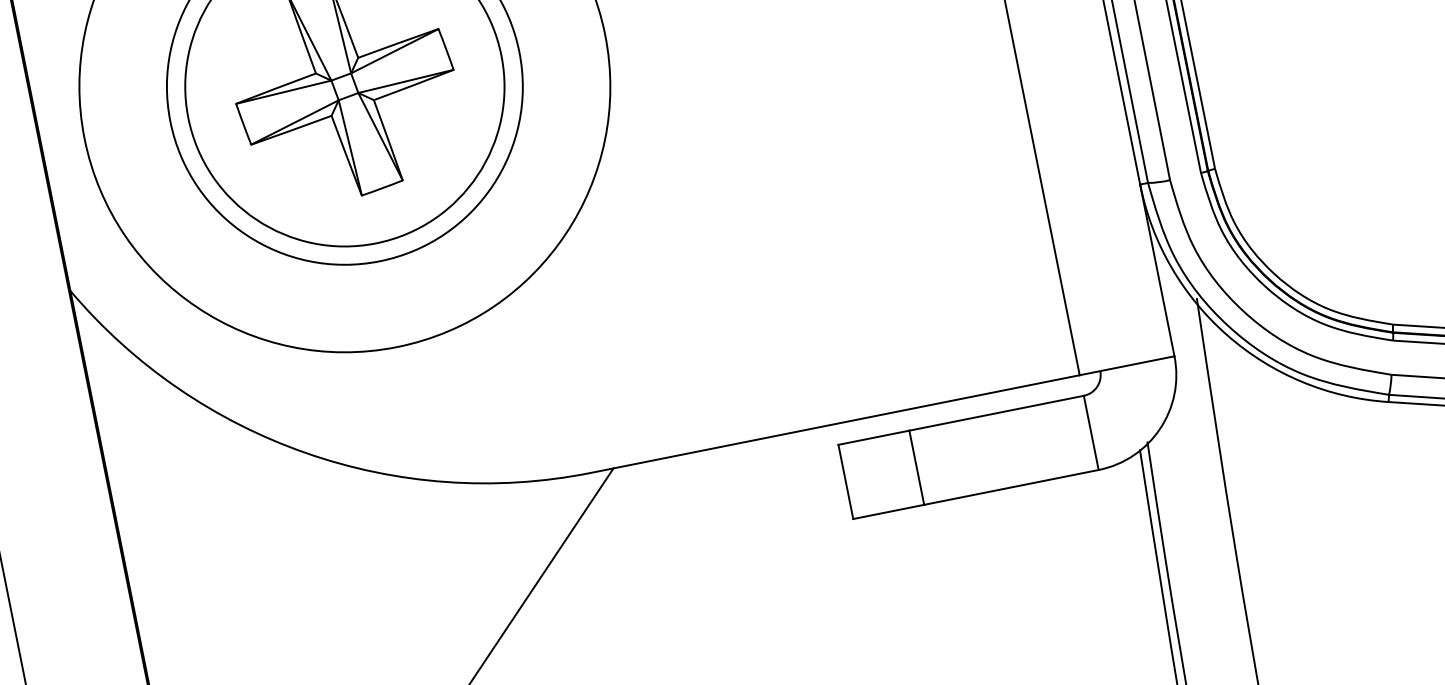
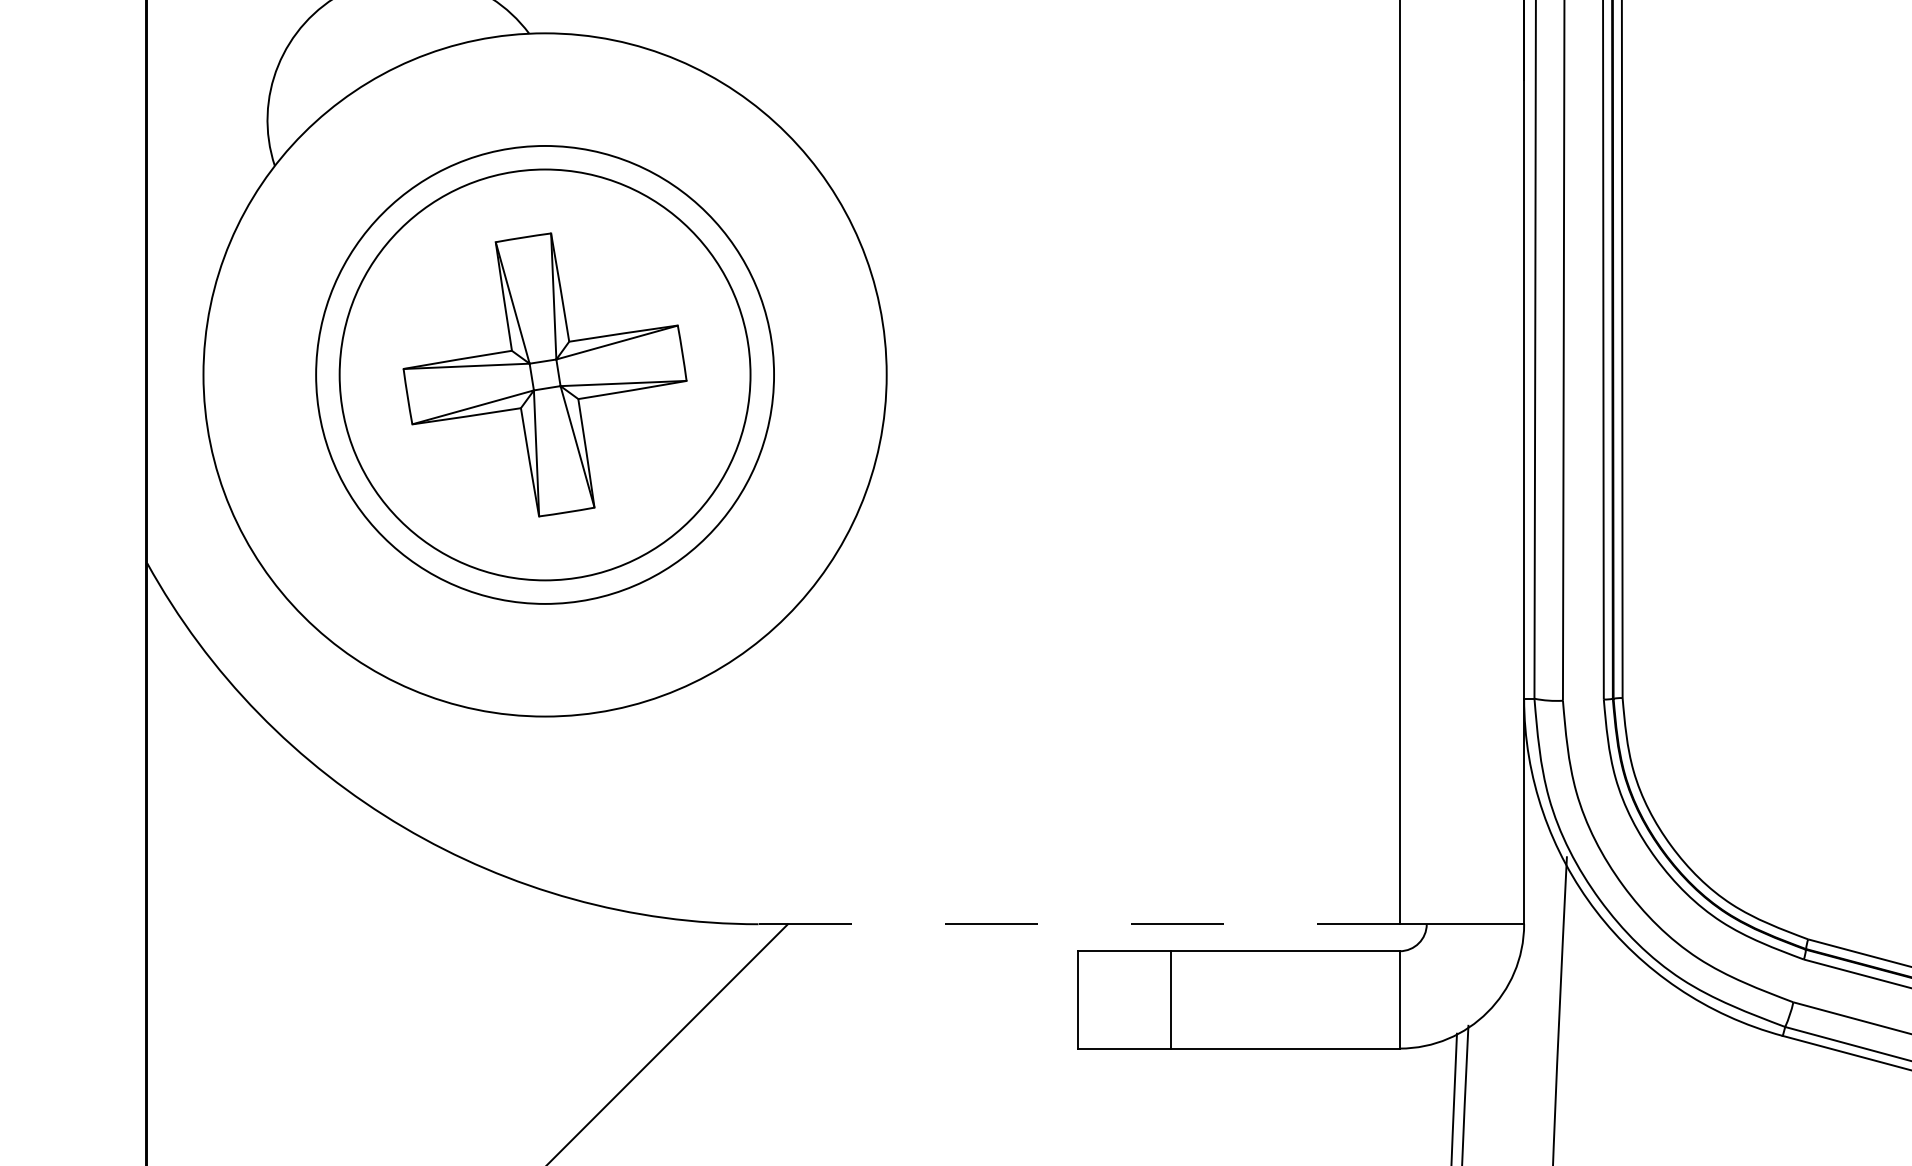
line: (835, 424) -> (1079, 924), solid -> dashed

